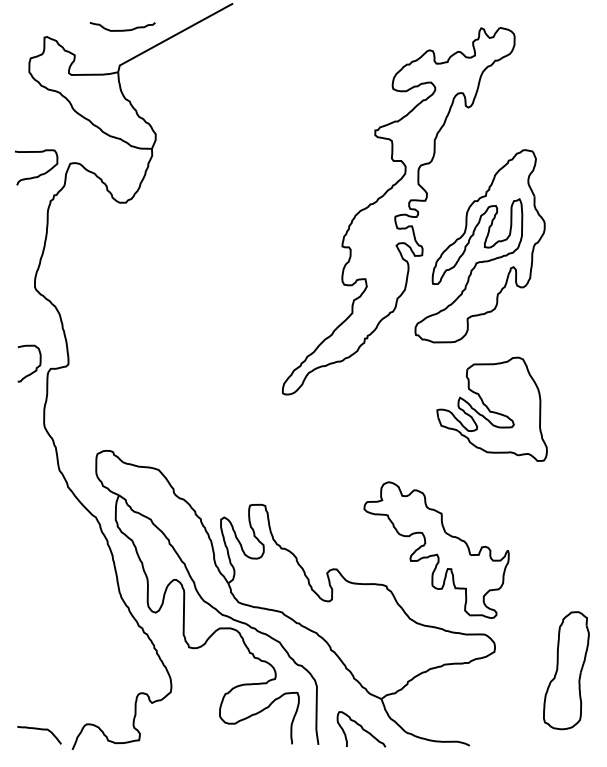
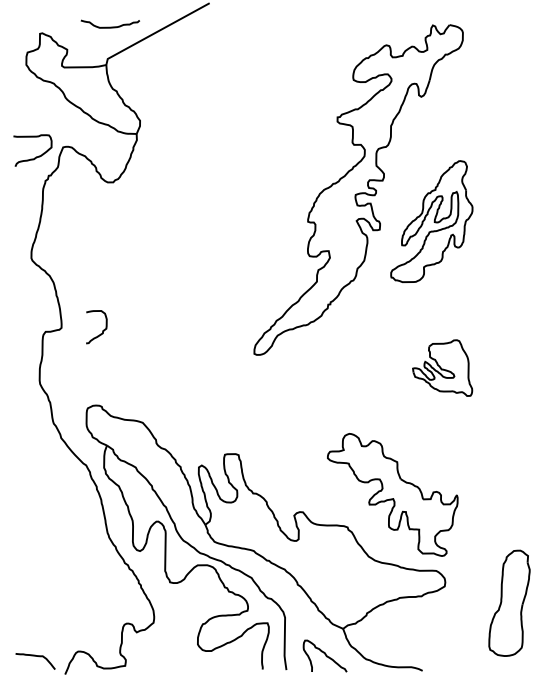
part: (479, 246) -> (431, 221), size x0.7
curve: (35, 368) -> (102, 331), moved
part: (491, 408) -> (442, 367), size x0.6

